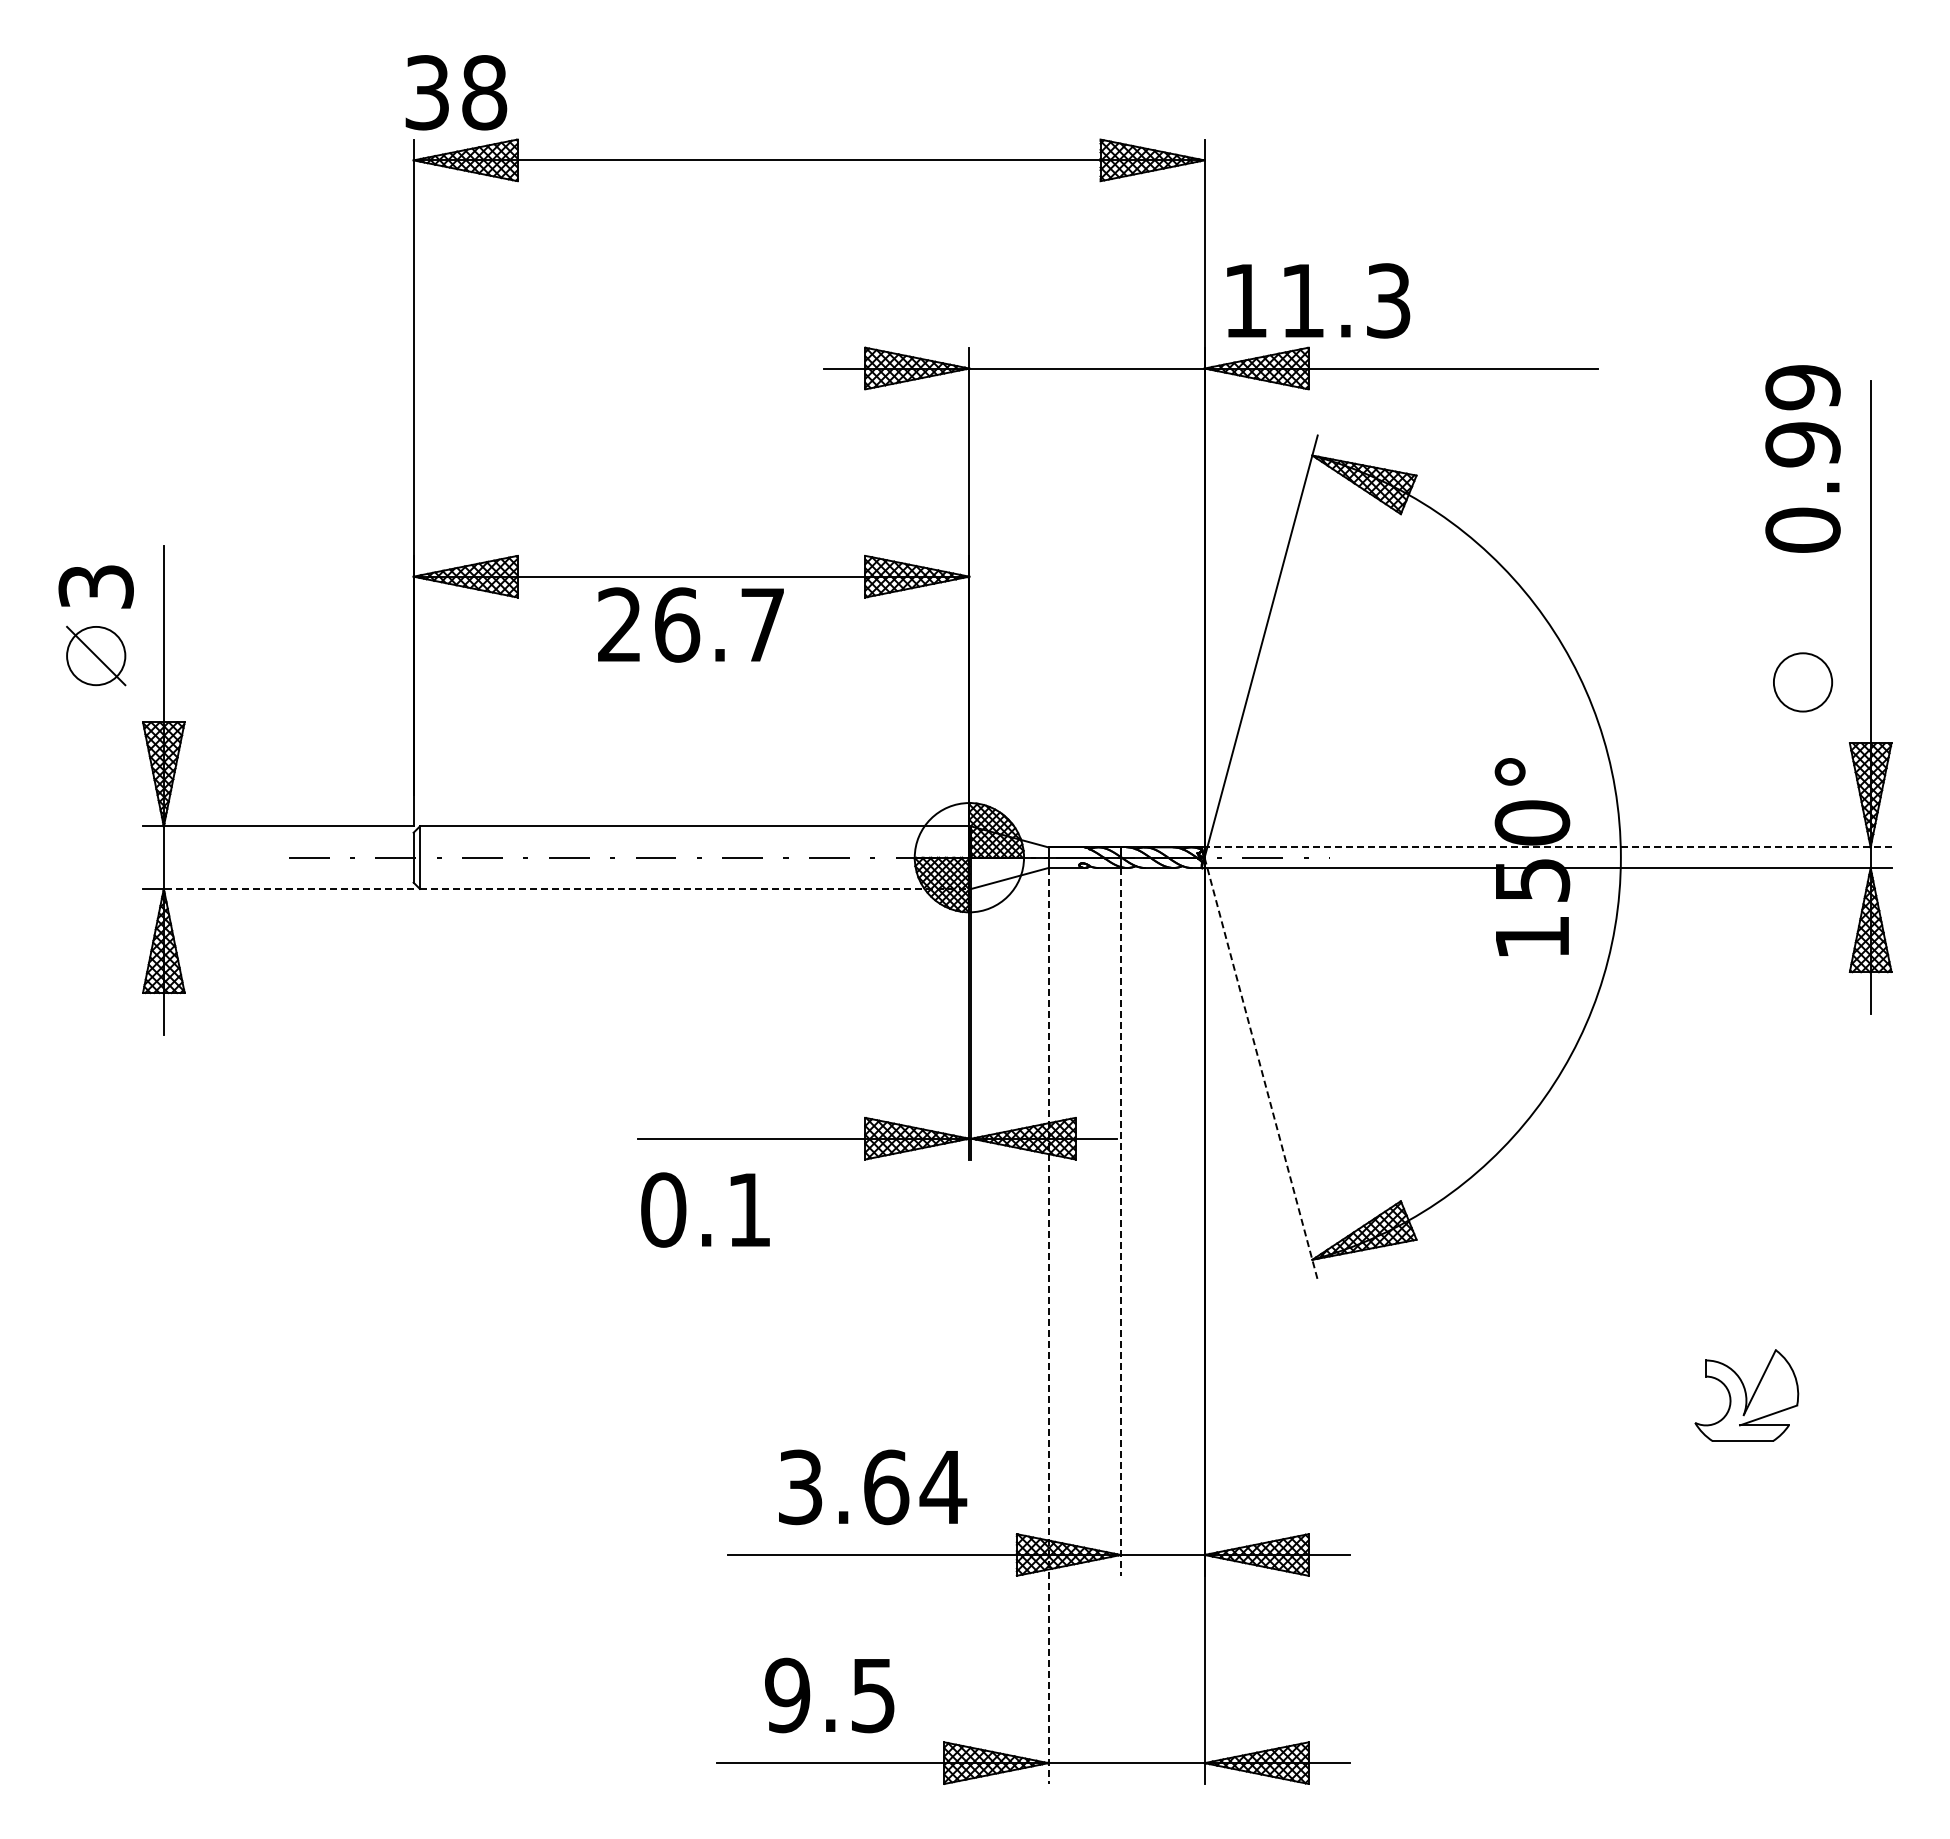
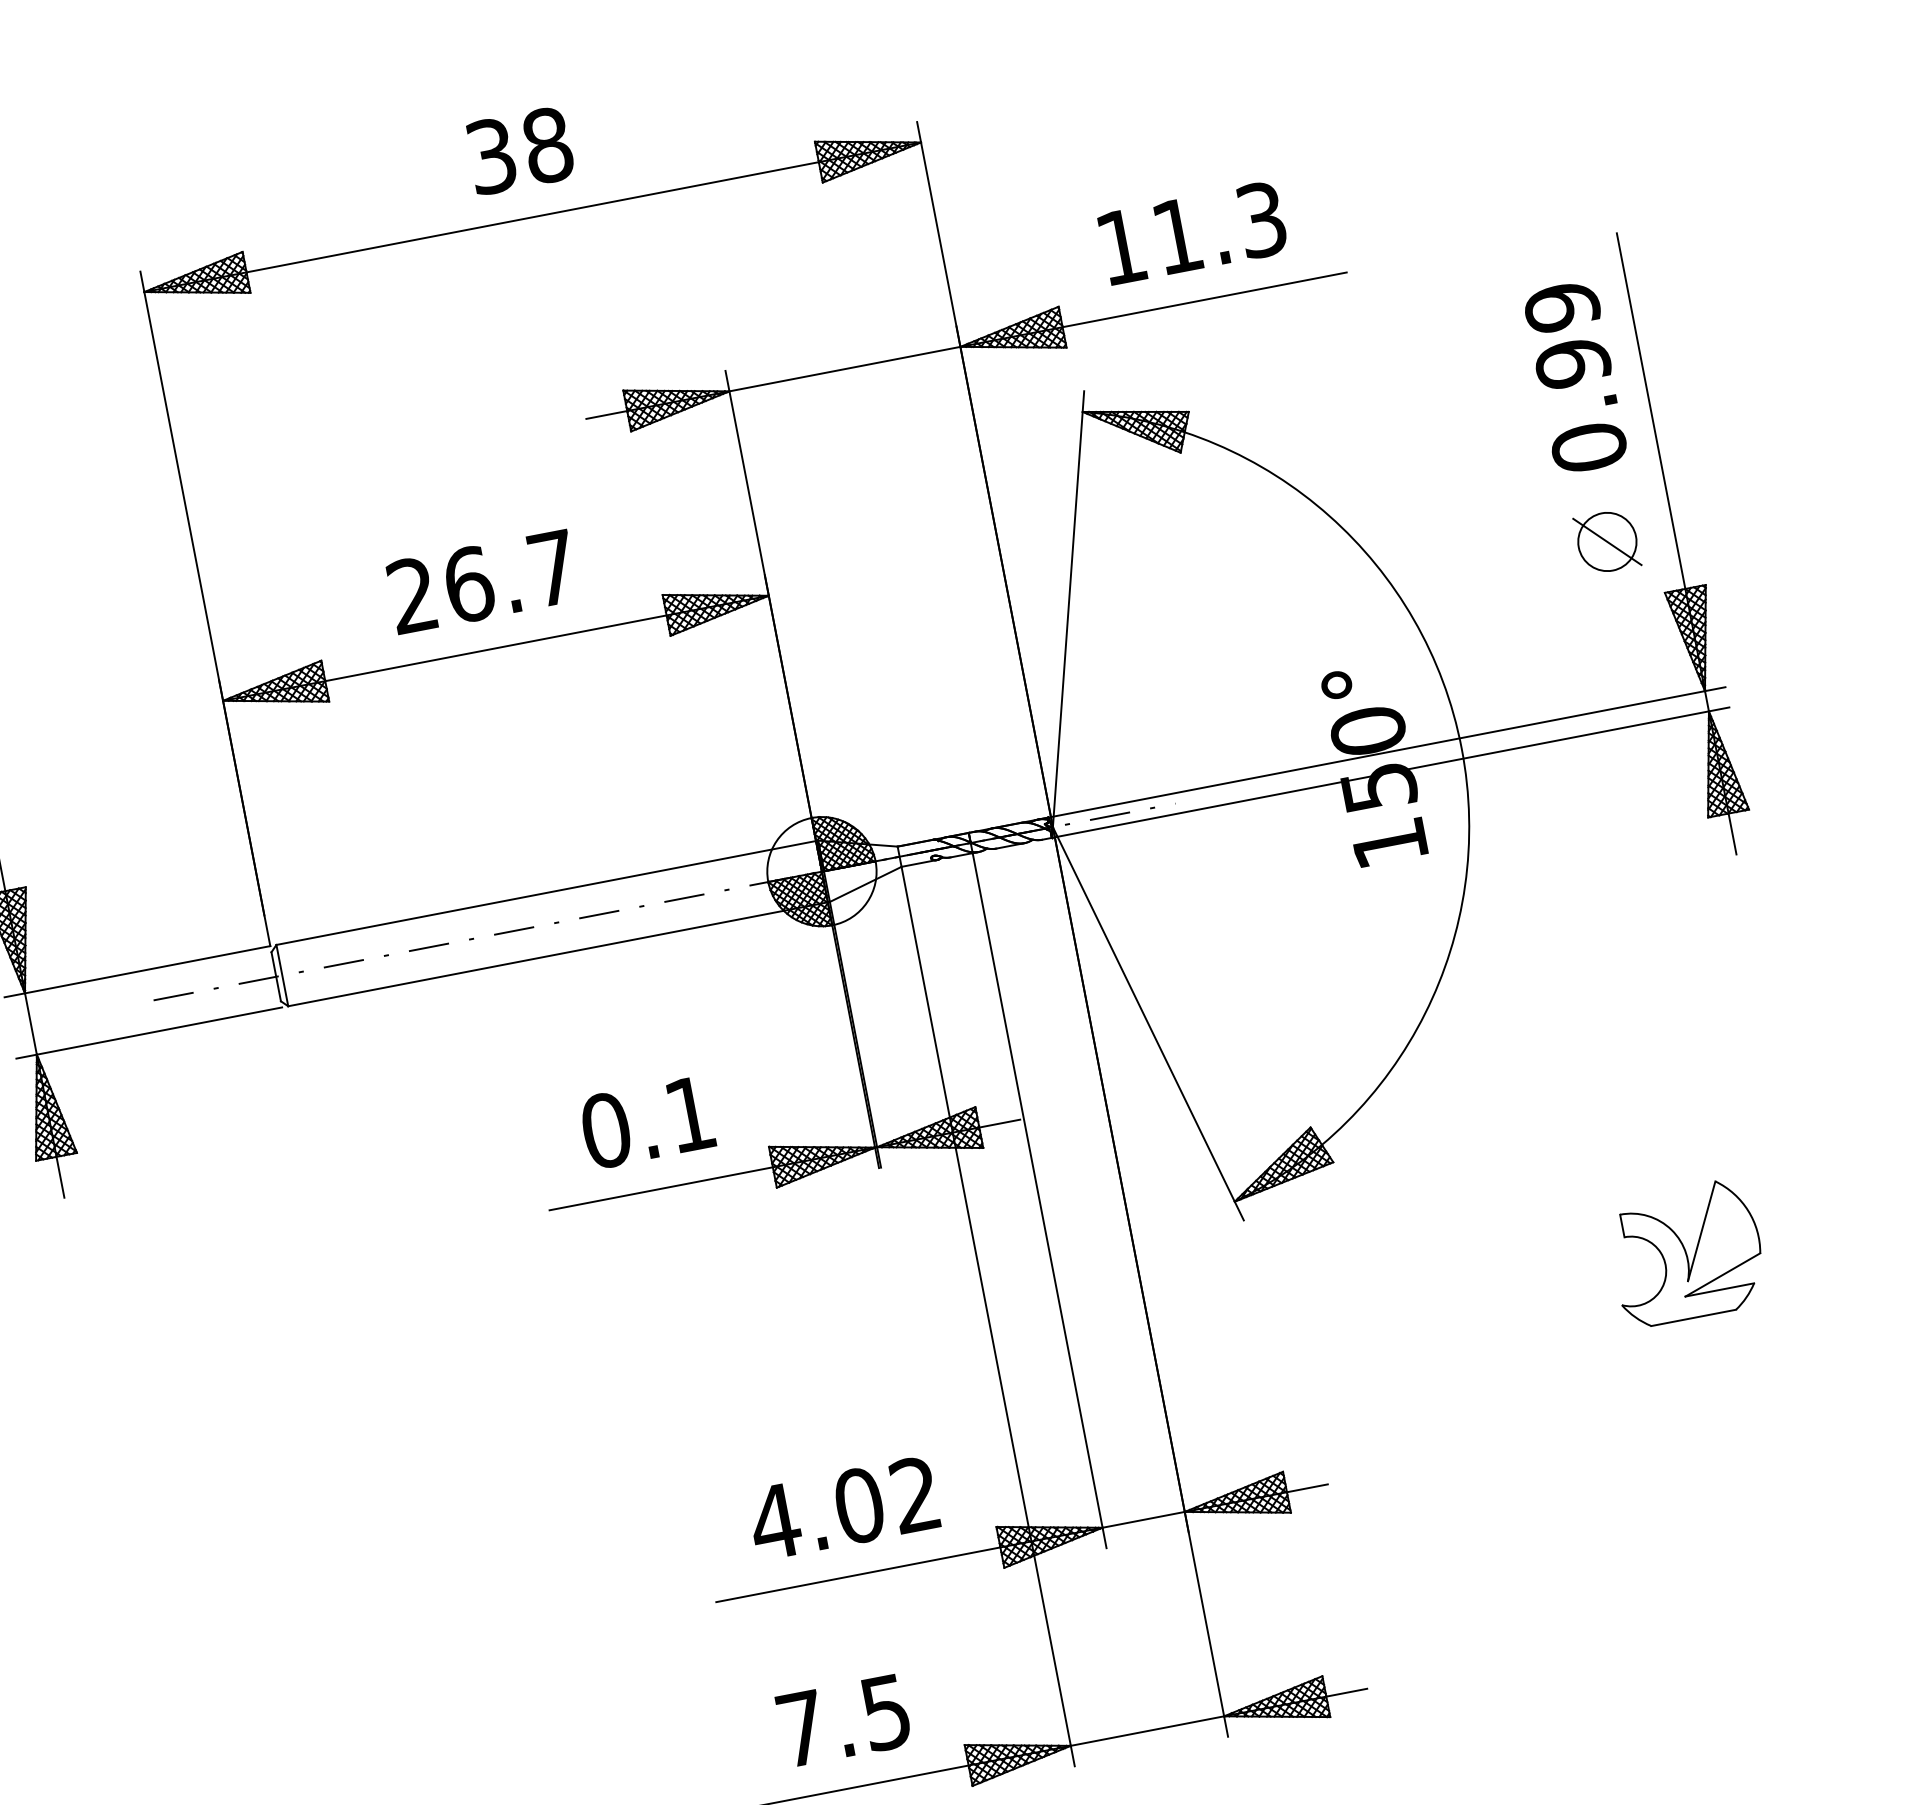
text: (456, 92) -> (520, 150), moved
text: (1318, 300) -> (1192, 232), moved
text: (1802, 458) -> (1575, 377), moved
text: (690, 624) -> (482, 581), moved
line: (1802, 682) -> (1606, 542), added
line: (1546, 847) -> (1386, 752), dashed -> solid
line: (288, 888) -> (159, 1030), dashed -> solid
line: (694, 888) -> (557, 953), dashed -> solid
line: (1261, 1068) -> (1148, 1023), dashed -> solid
text: (705, 1209) -> (647, 1122), moved
line: (1120, 1221) -> (1039, 1200), dashed -> solid
line: (1048, 1325) -> (988, 1316), dashed -> solid
part: (1746, 1395) -> (1686, 1252), size x1.43
text: (871, 1487) -> (844, 1508), 3.64 -> 4.02
text: (787, 1695) -> (801, 1728), 9.5 -> 7.5

